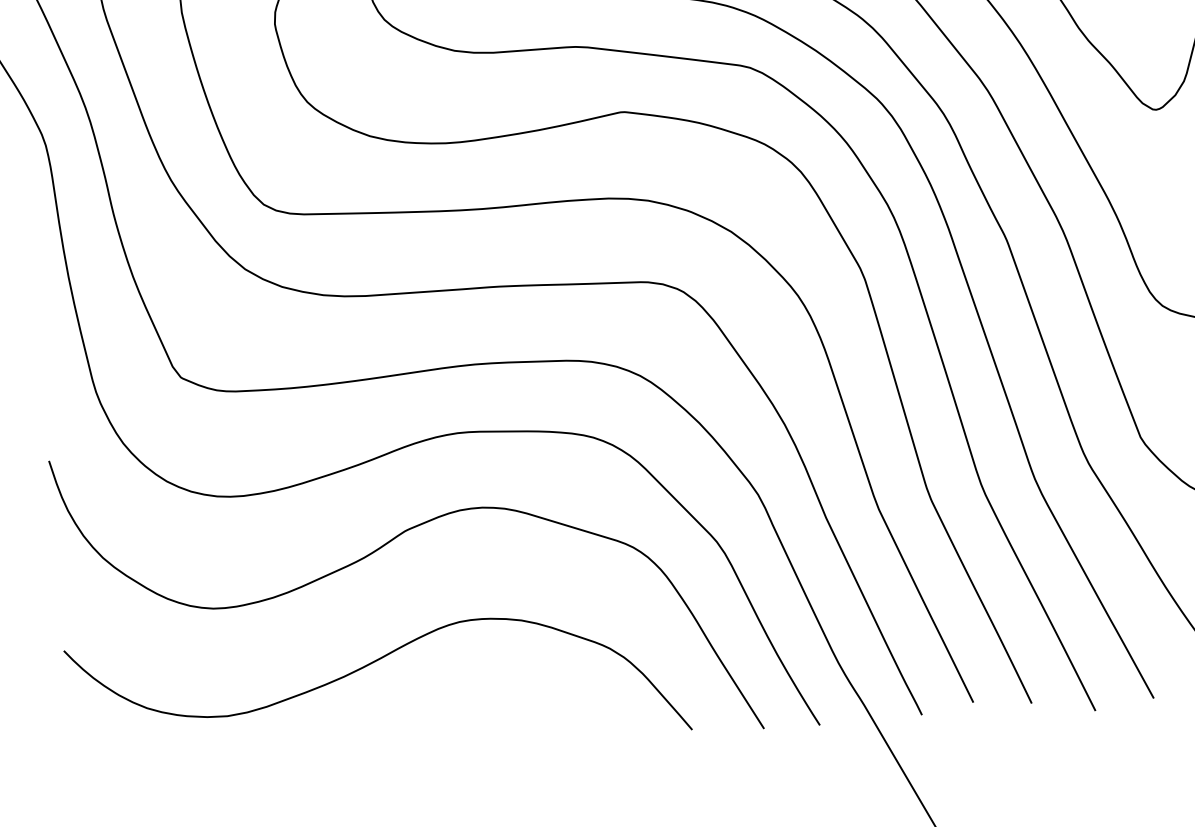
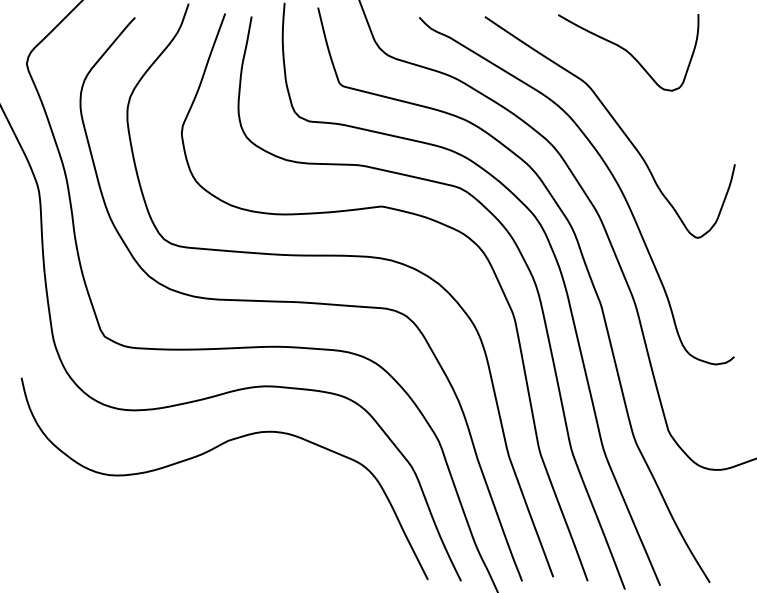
curve: (363, 669) -> (194, 520), removed

